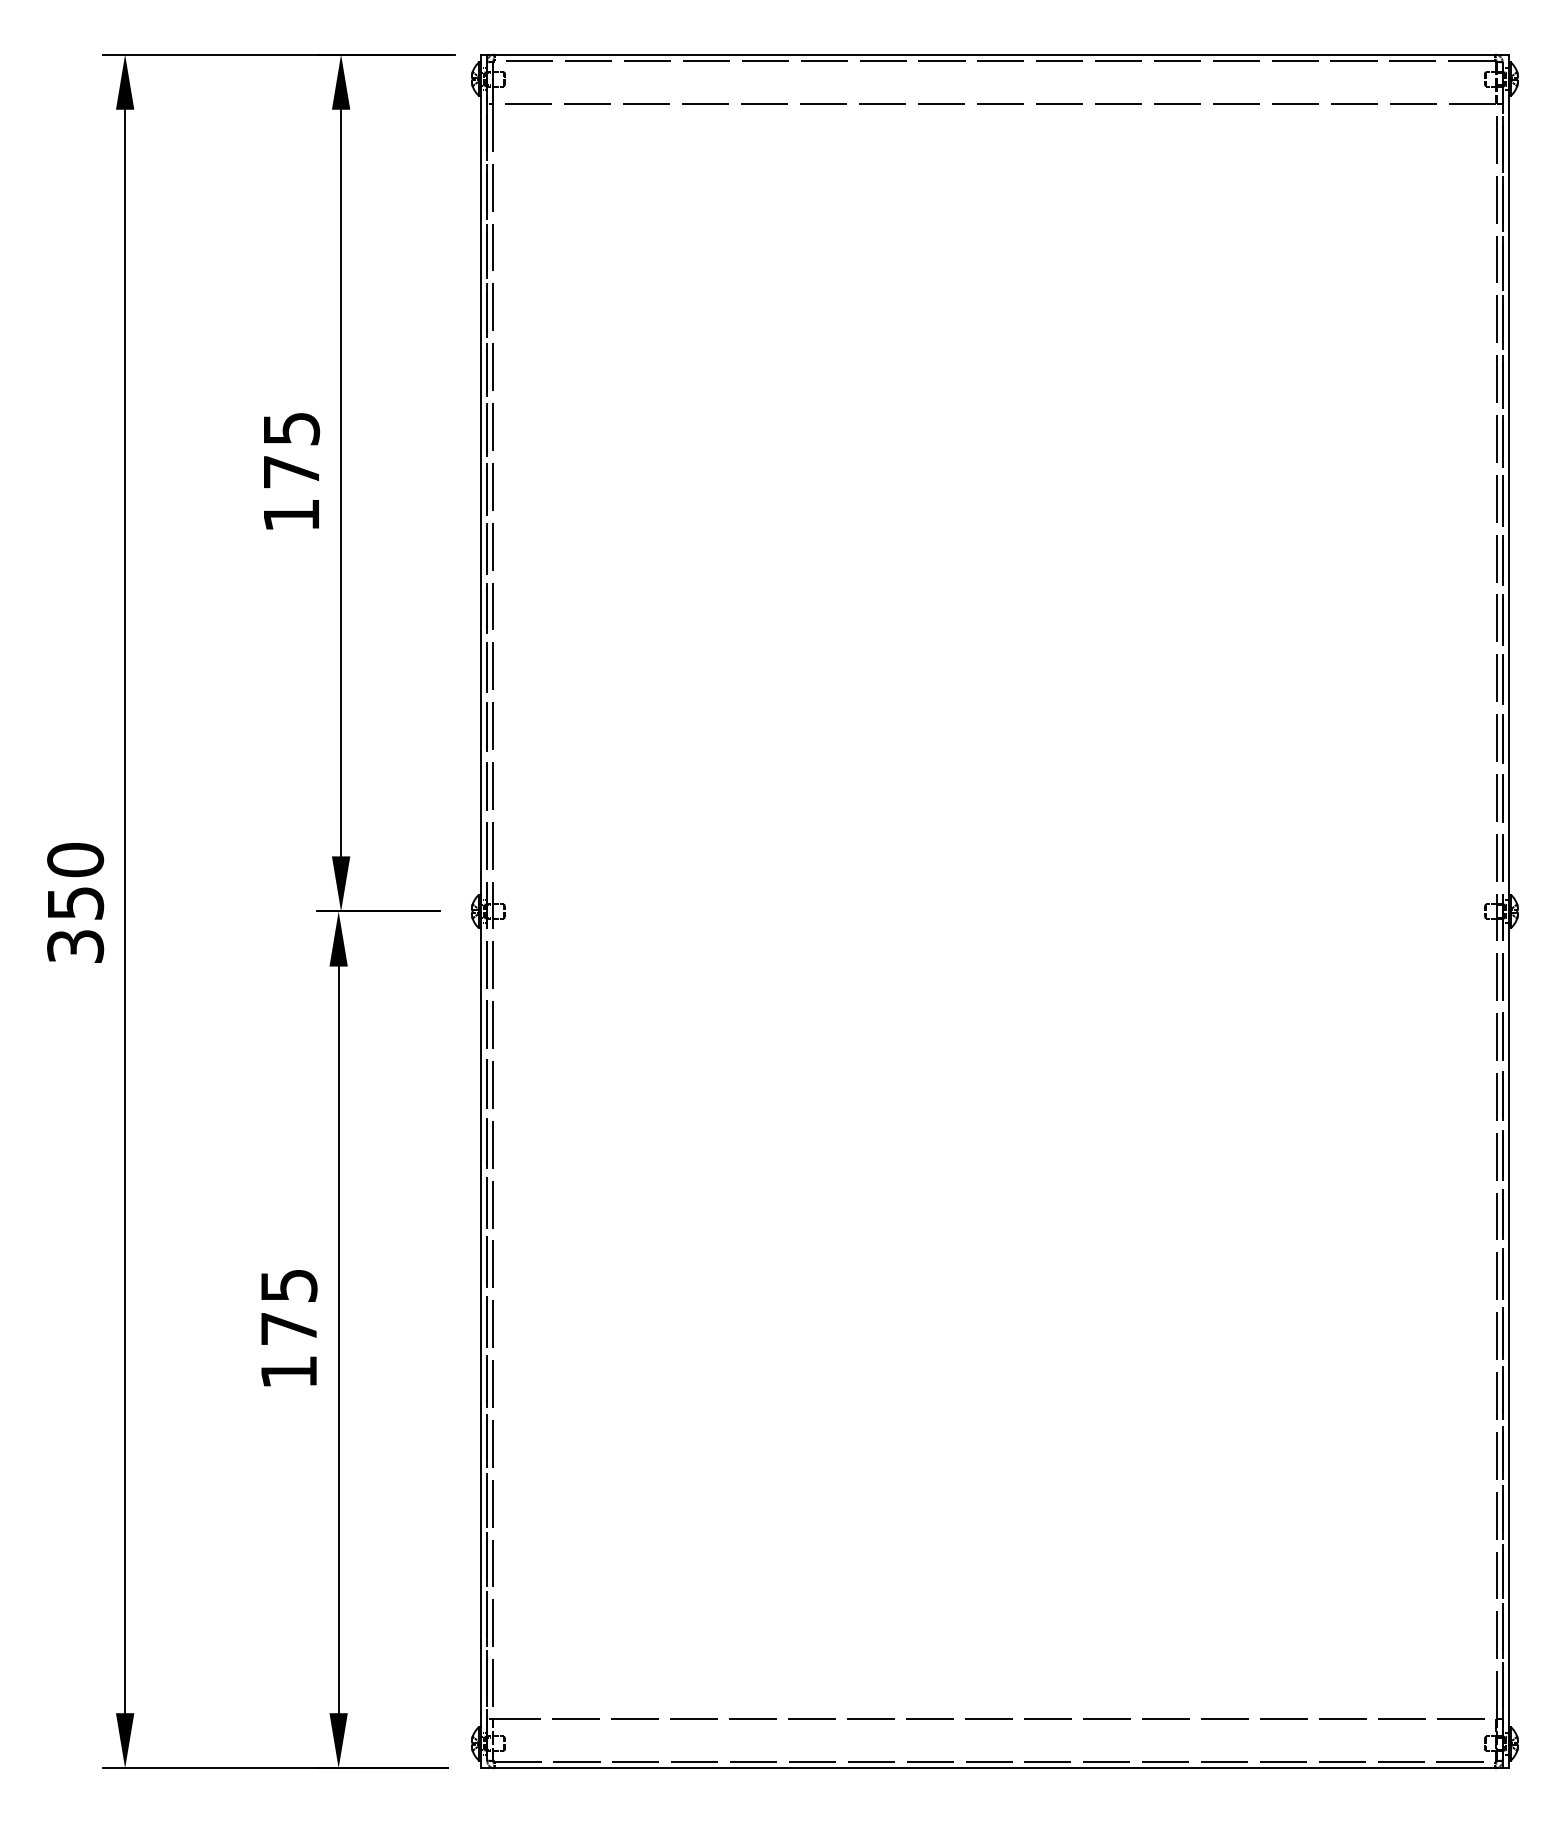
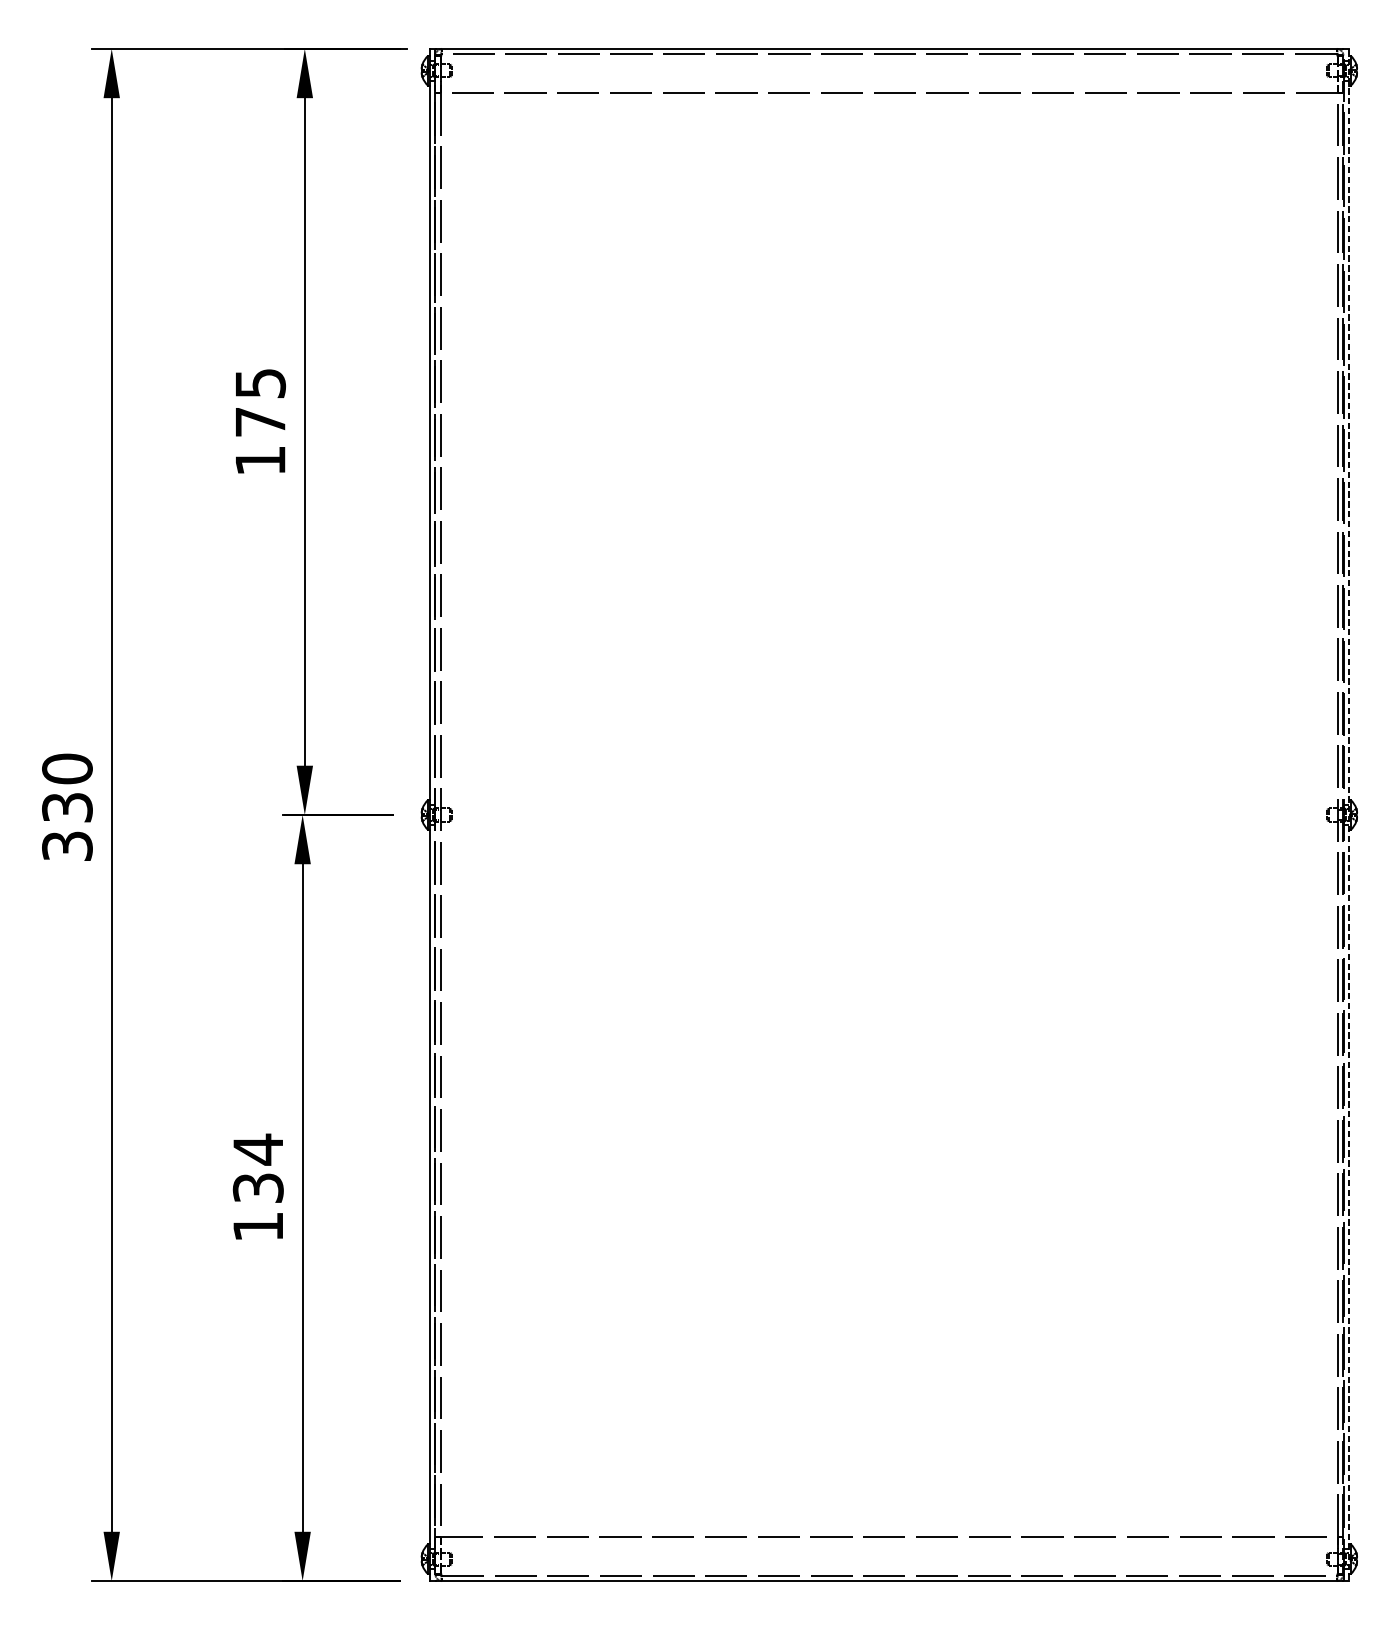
text: (75, 903) -> (67, 807), 350 -> 330
line: (1509, 911) -> (1349, 815), solid -> dashed
text: (288, 1306) -> (257, 1168), 175 -> 134

